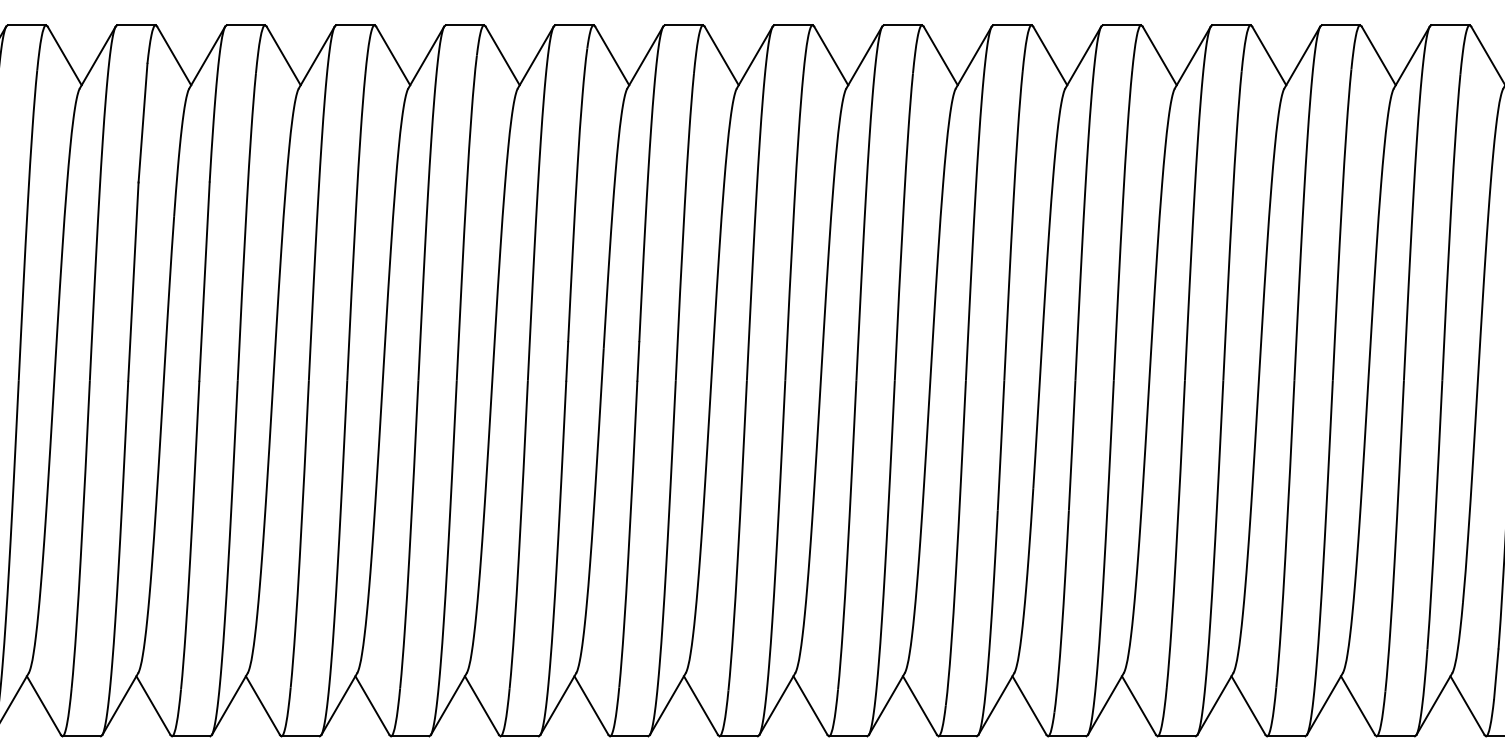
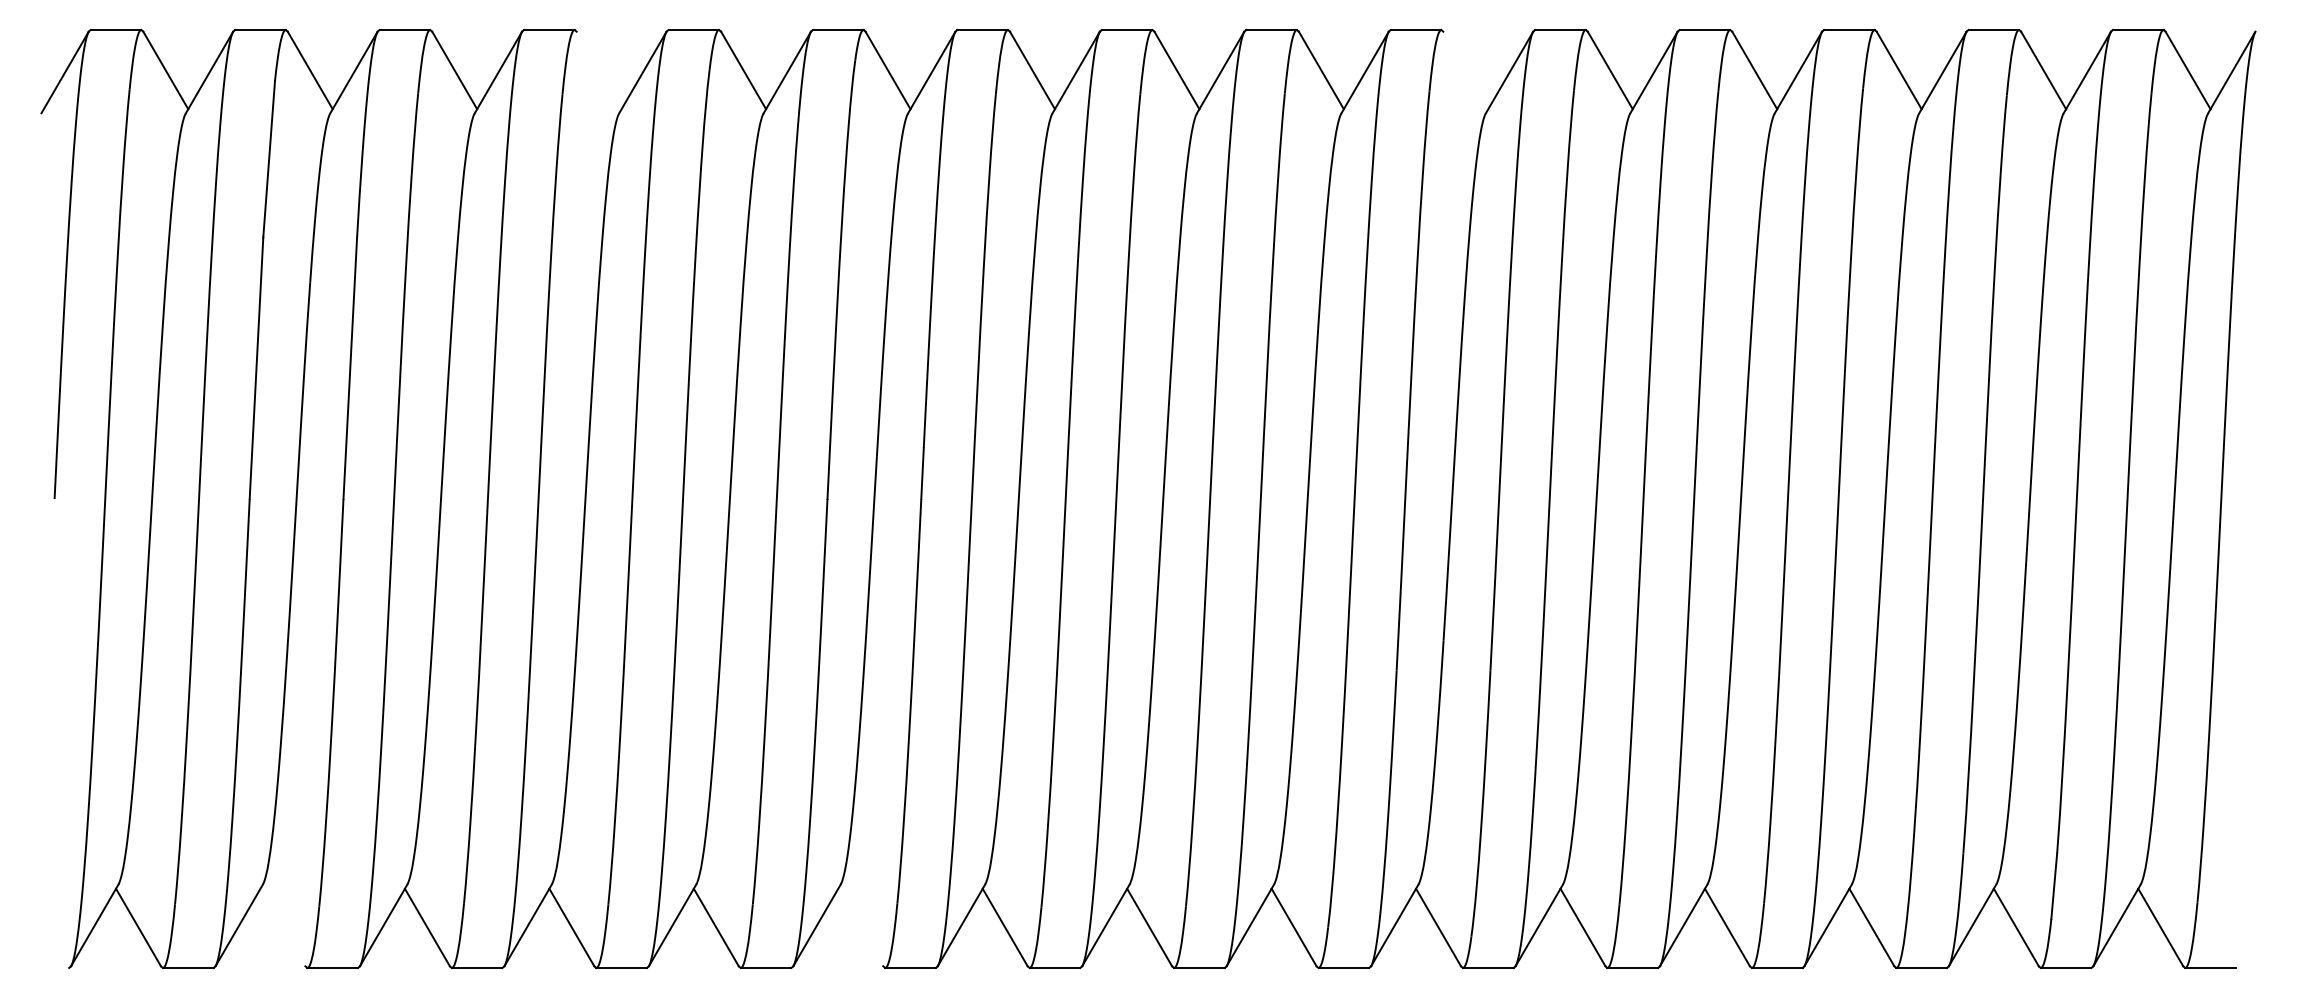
line: (392, 55) -> (598, 70), removed
line: (1049, 55) -> (1465, 70), removed
line: (153, 705) -> (282, 927), removed
line: (591, 705) -> (860, 927), removed

